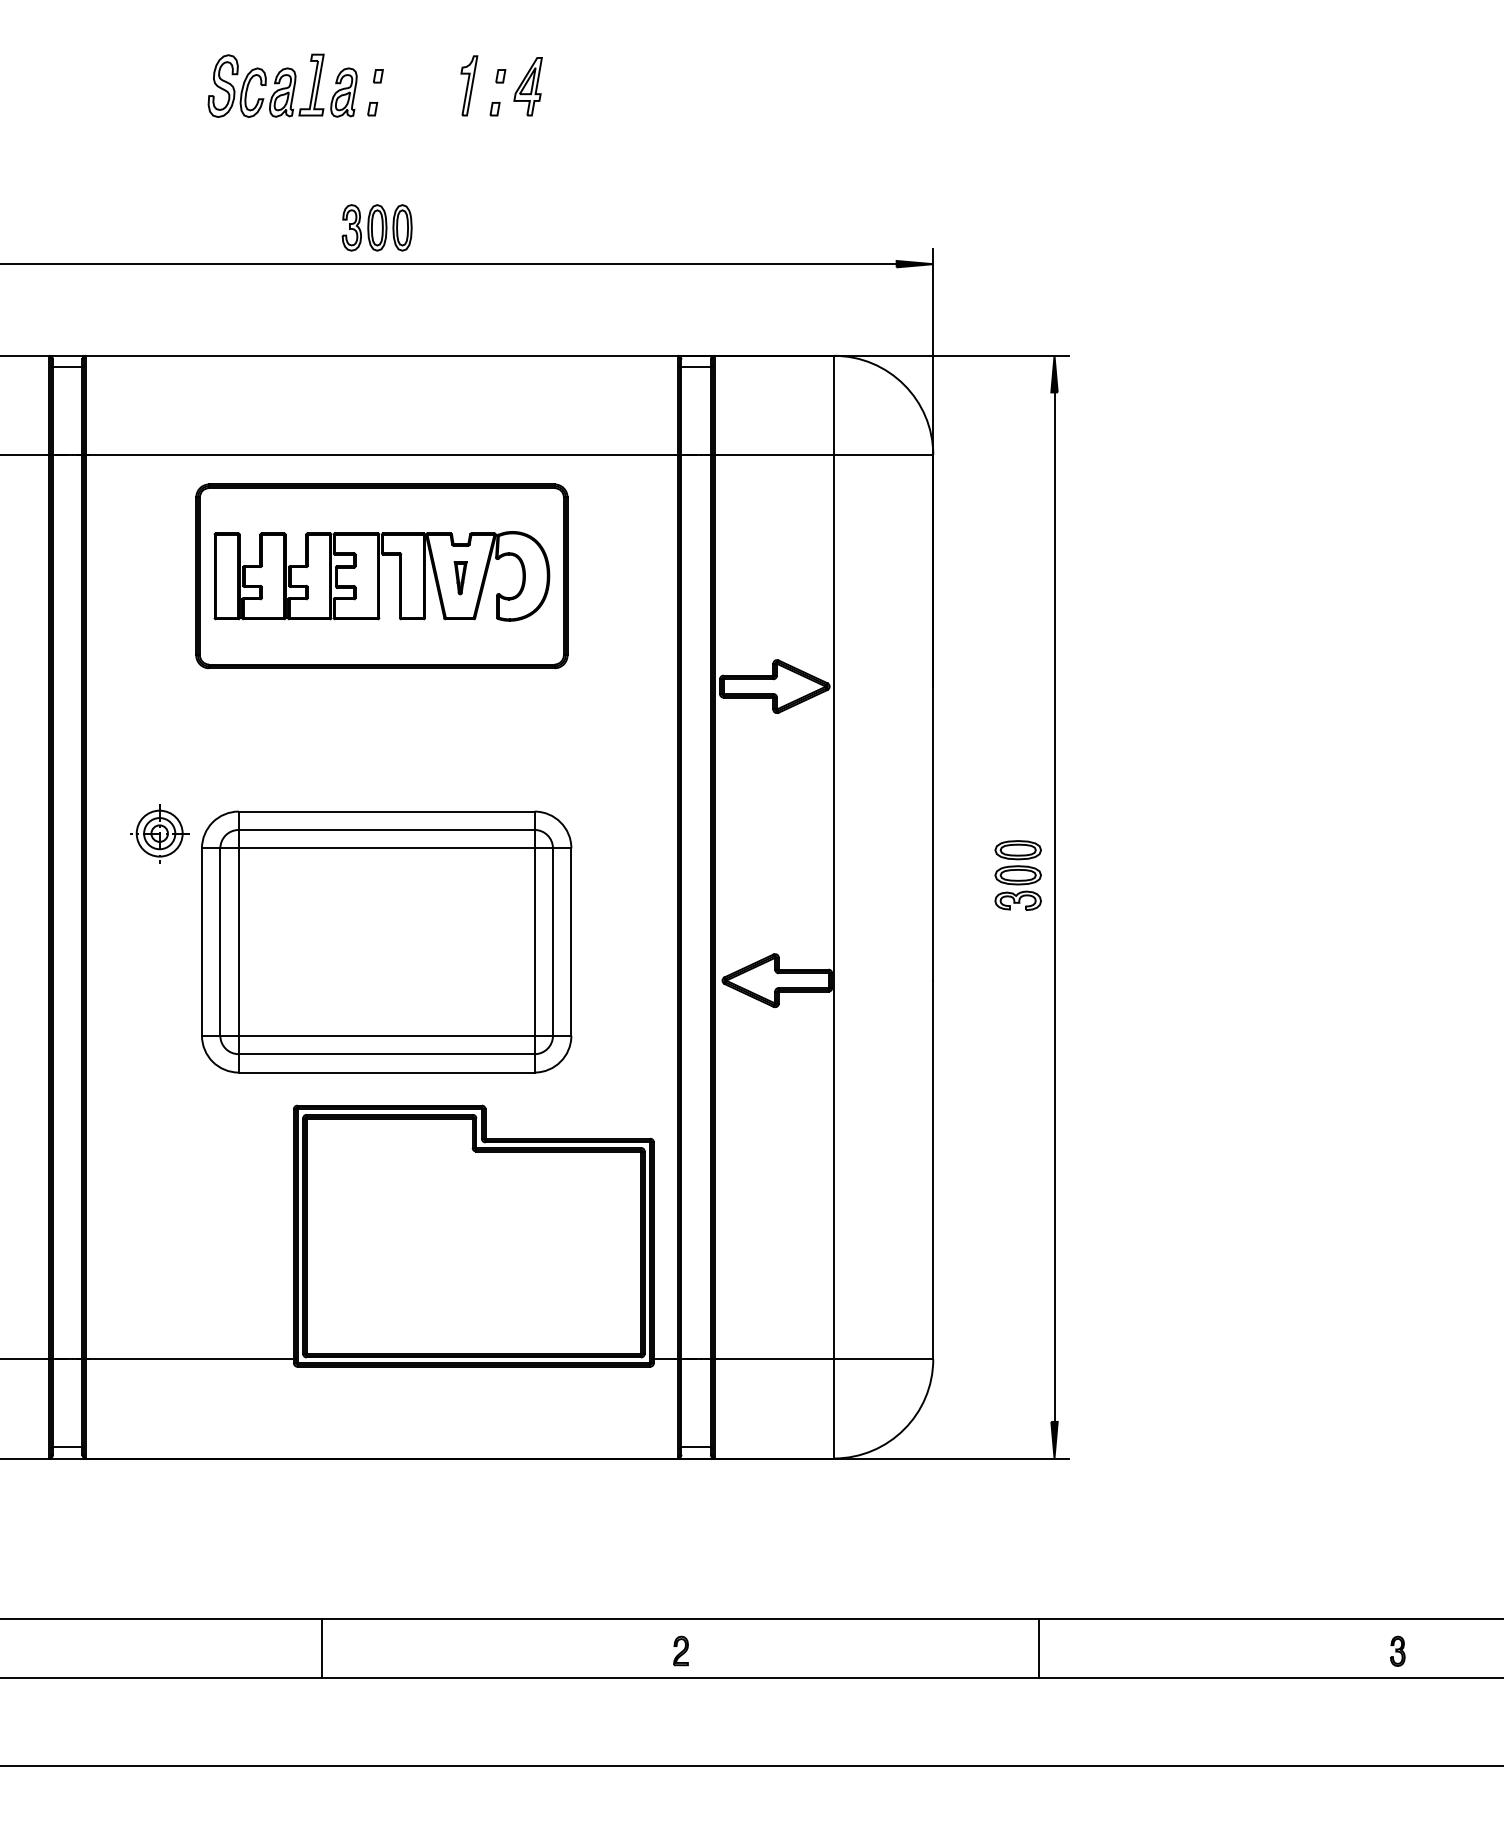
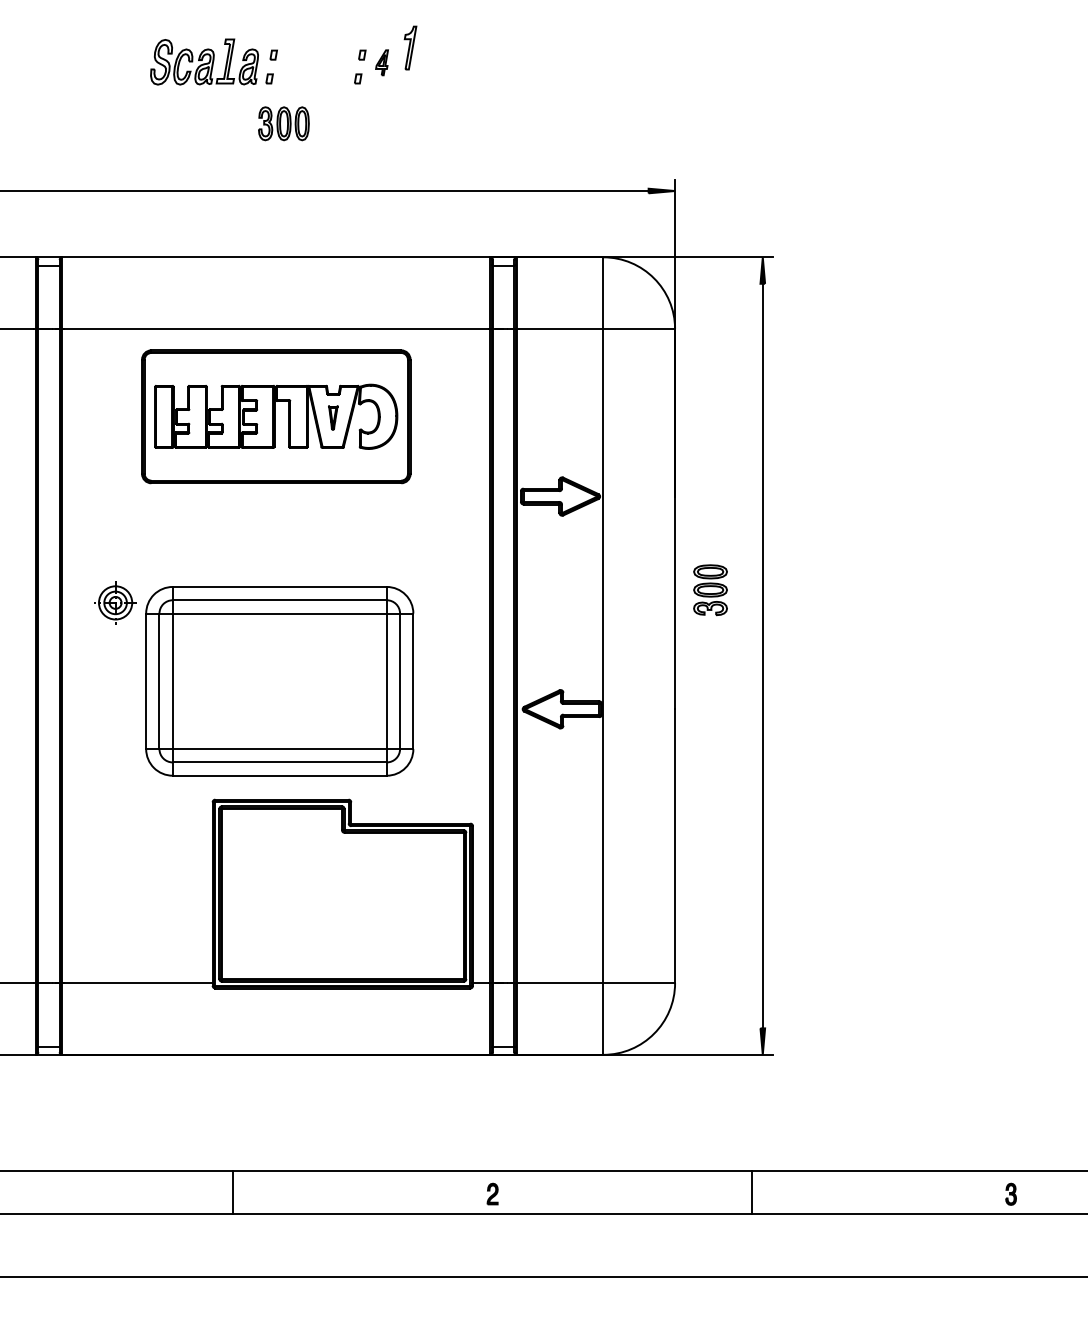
part: (469, 85) -> (410, 47), moved
part: (527, 86) -> (381, 62), size x0.6
part: (376, 227) -> (283, 123), moved
part: (1018, 875) -> (710, 590), moved

